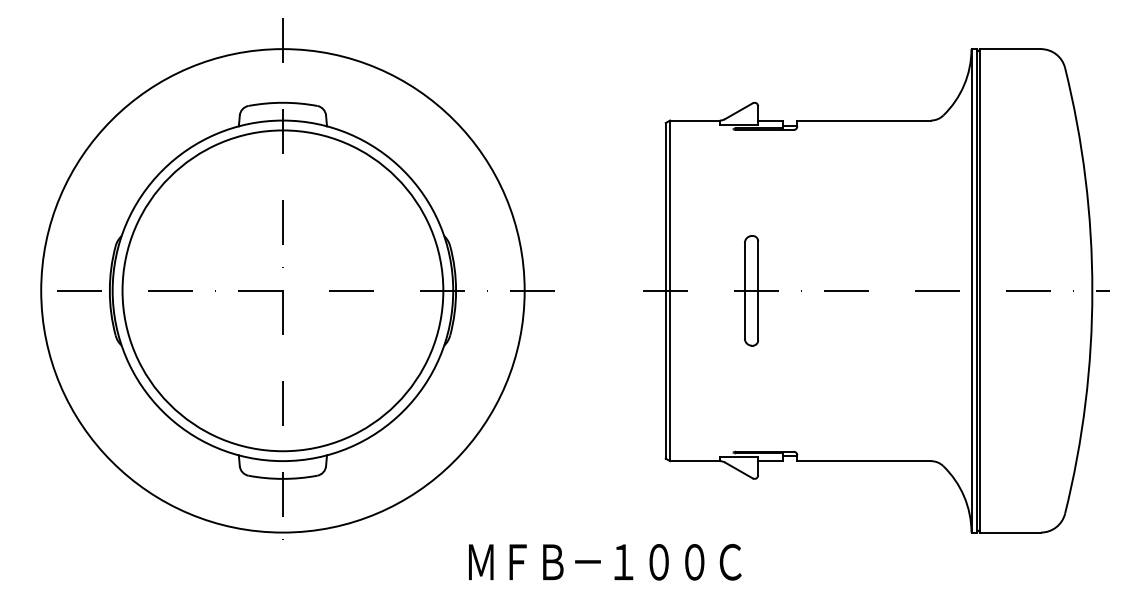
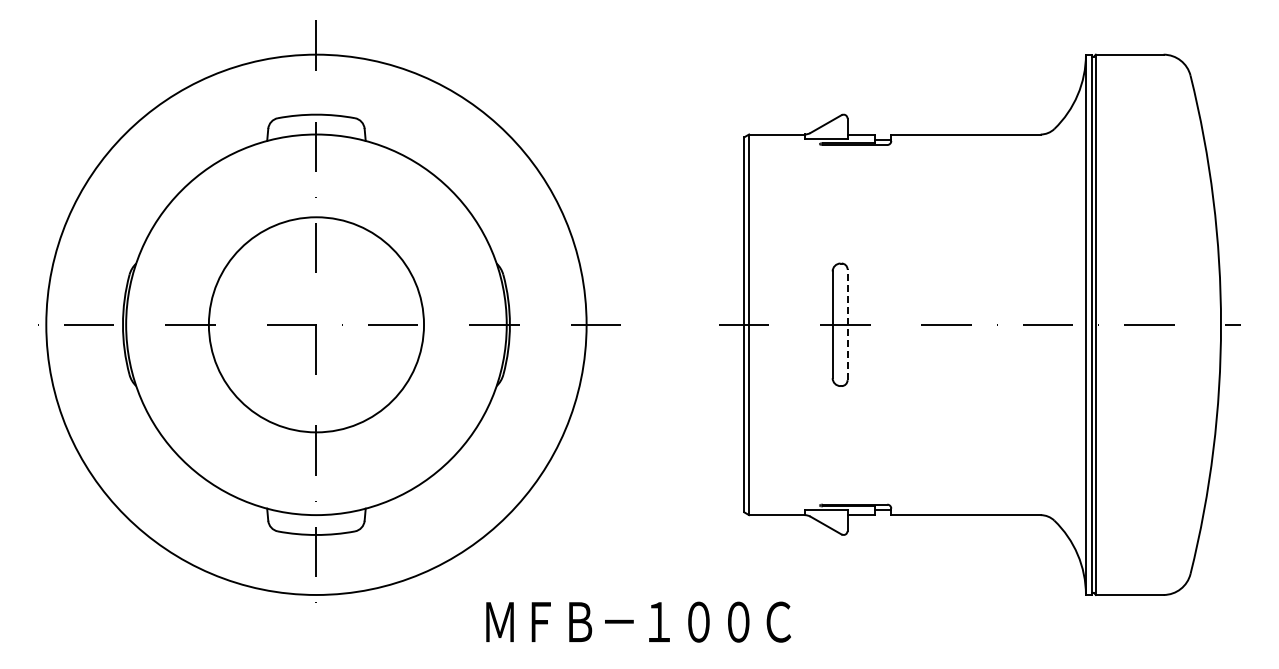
circle: (282, 290) -> (316, 324), size x0.6
line: (758, 290) -> (847, 324), solid -> dashed
text: (605, 561) -> (638, 621), moved

